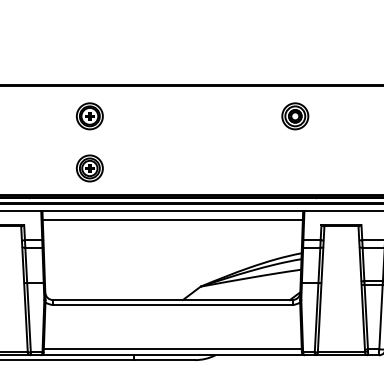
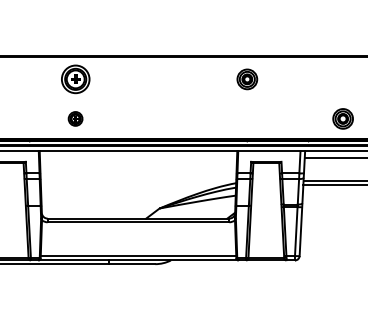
part: (89, 116) -> (75, 79), size x1.4
part: (295, 116) -> (247, 79), moved
part: (89, 167) -> (75, 118), size x0.7
line: (172, 220) -> (138, 158), removed

